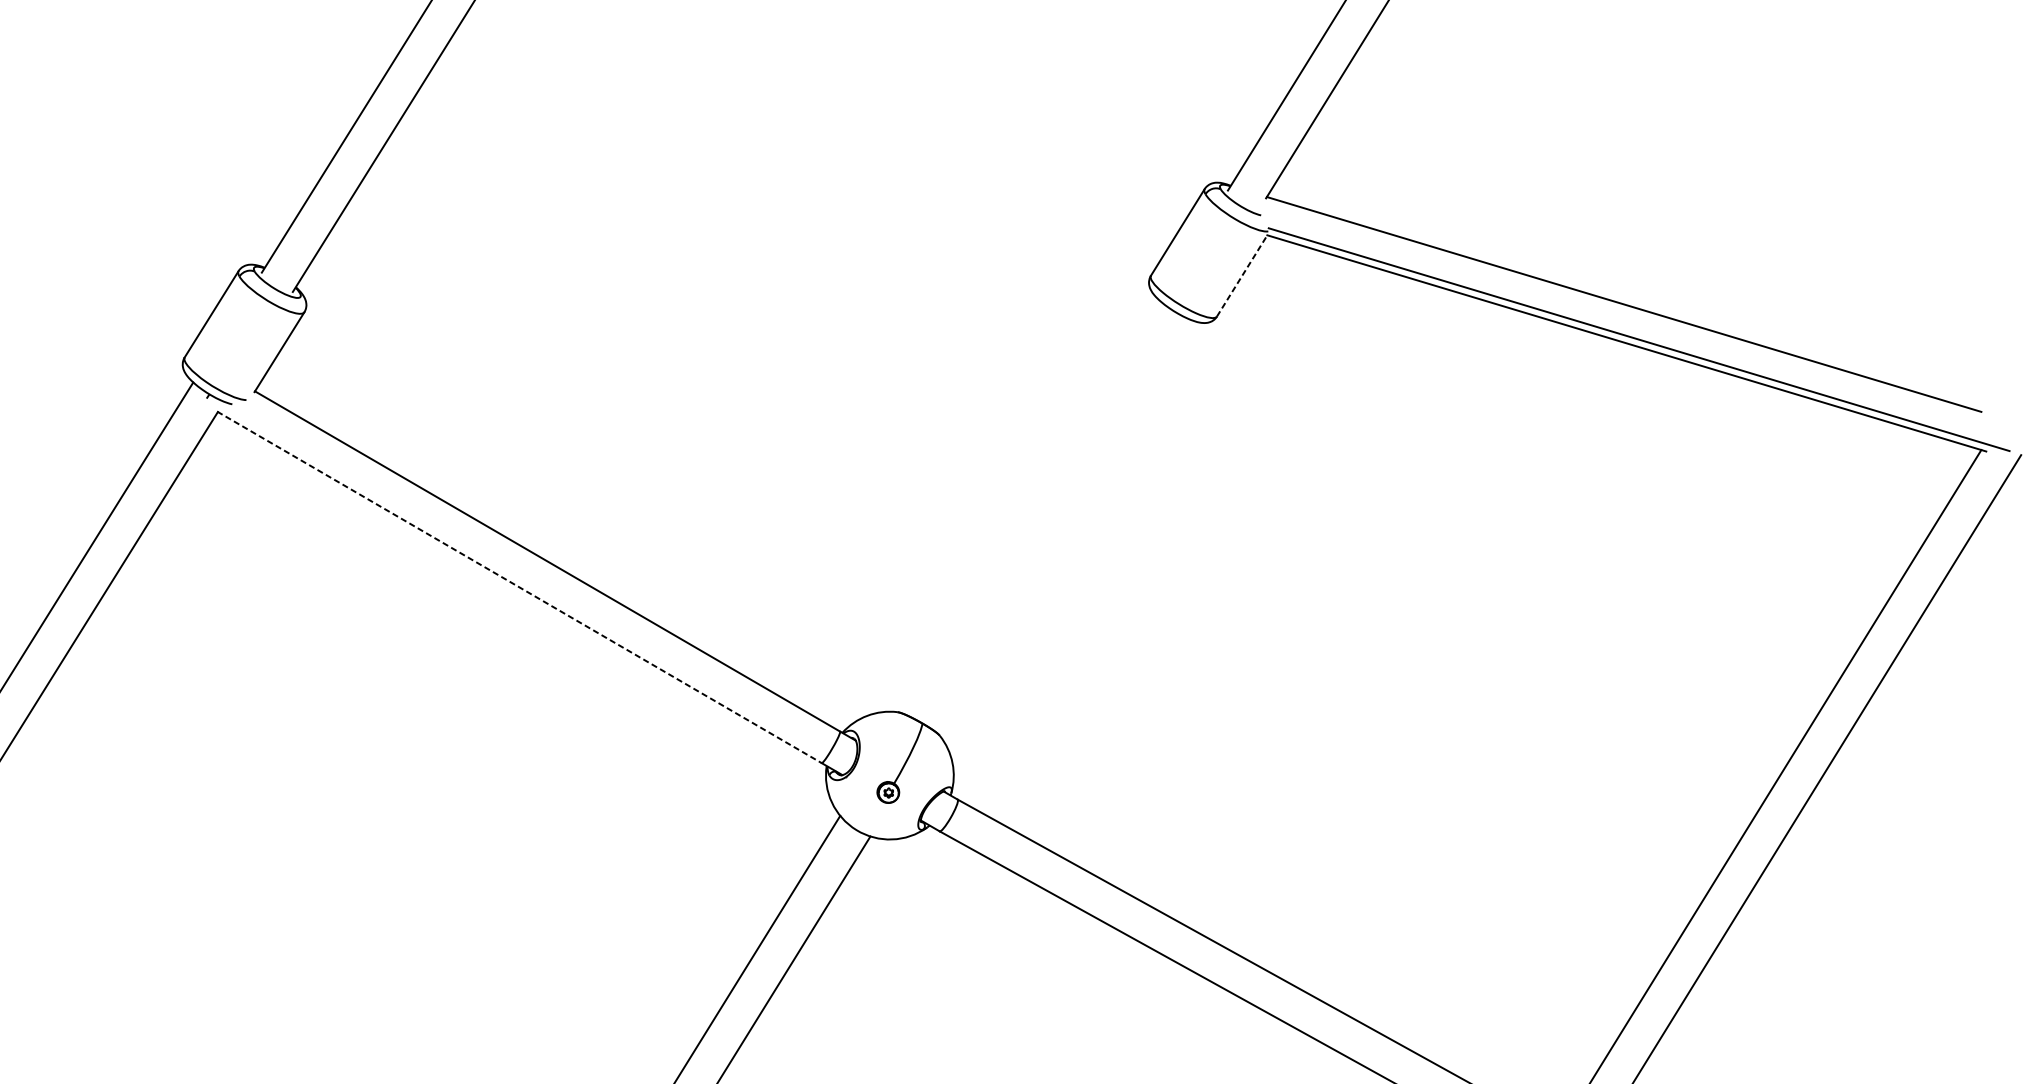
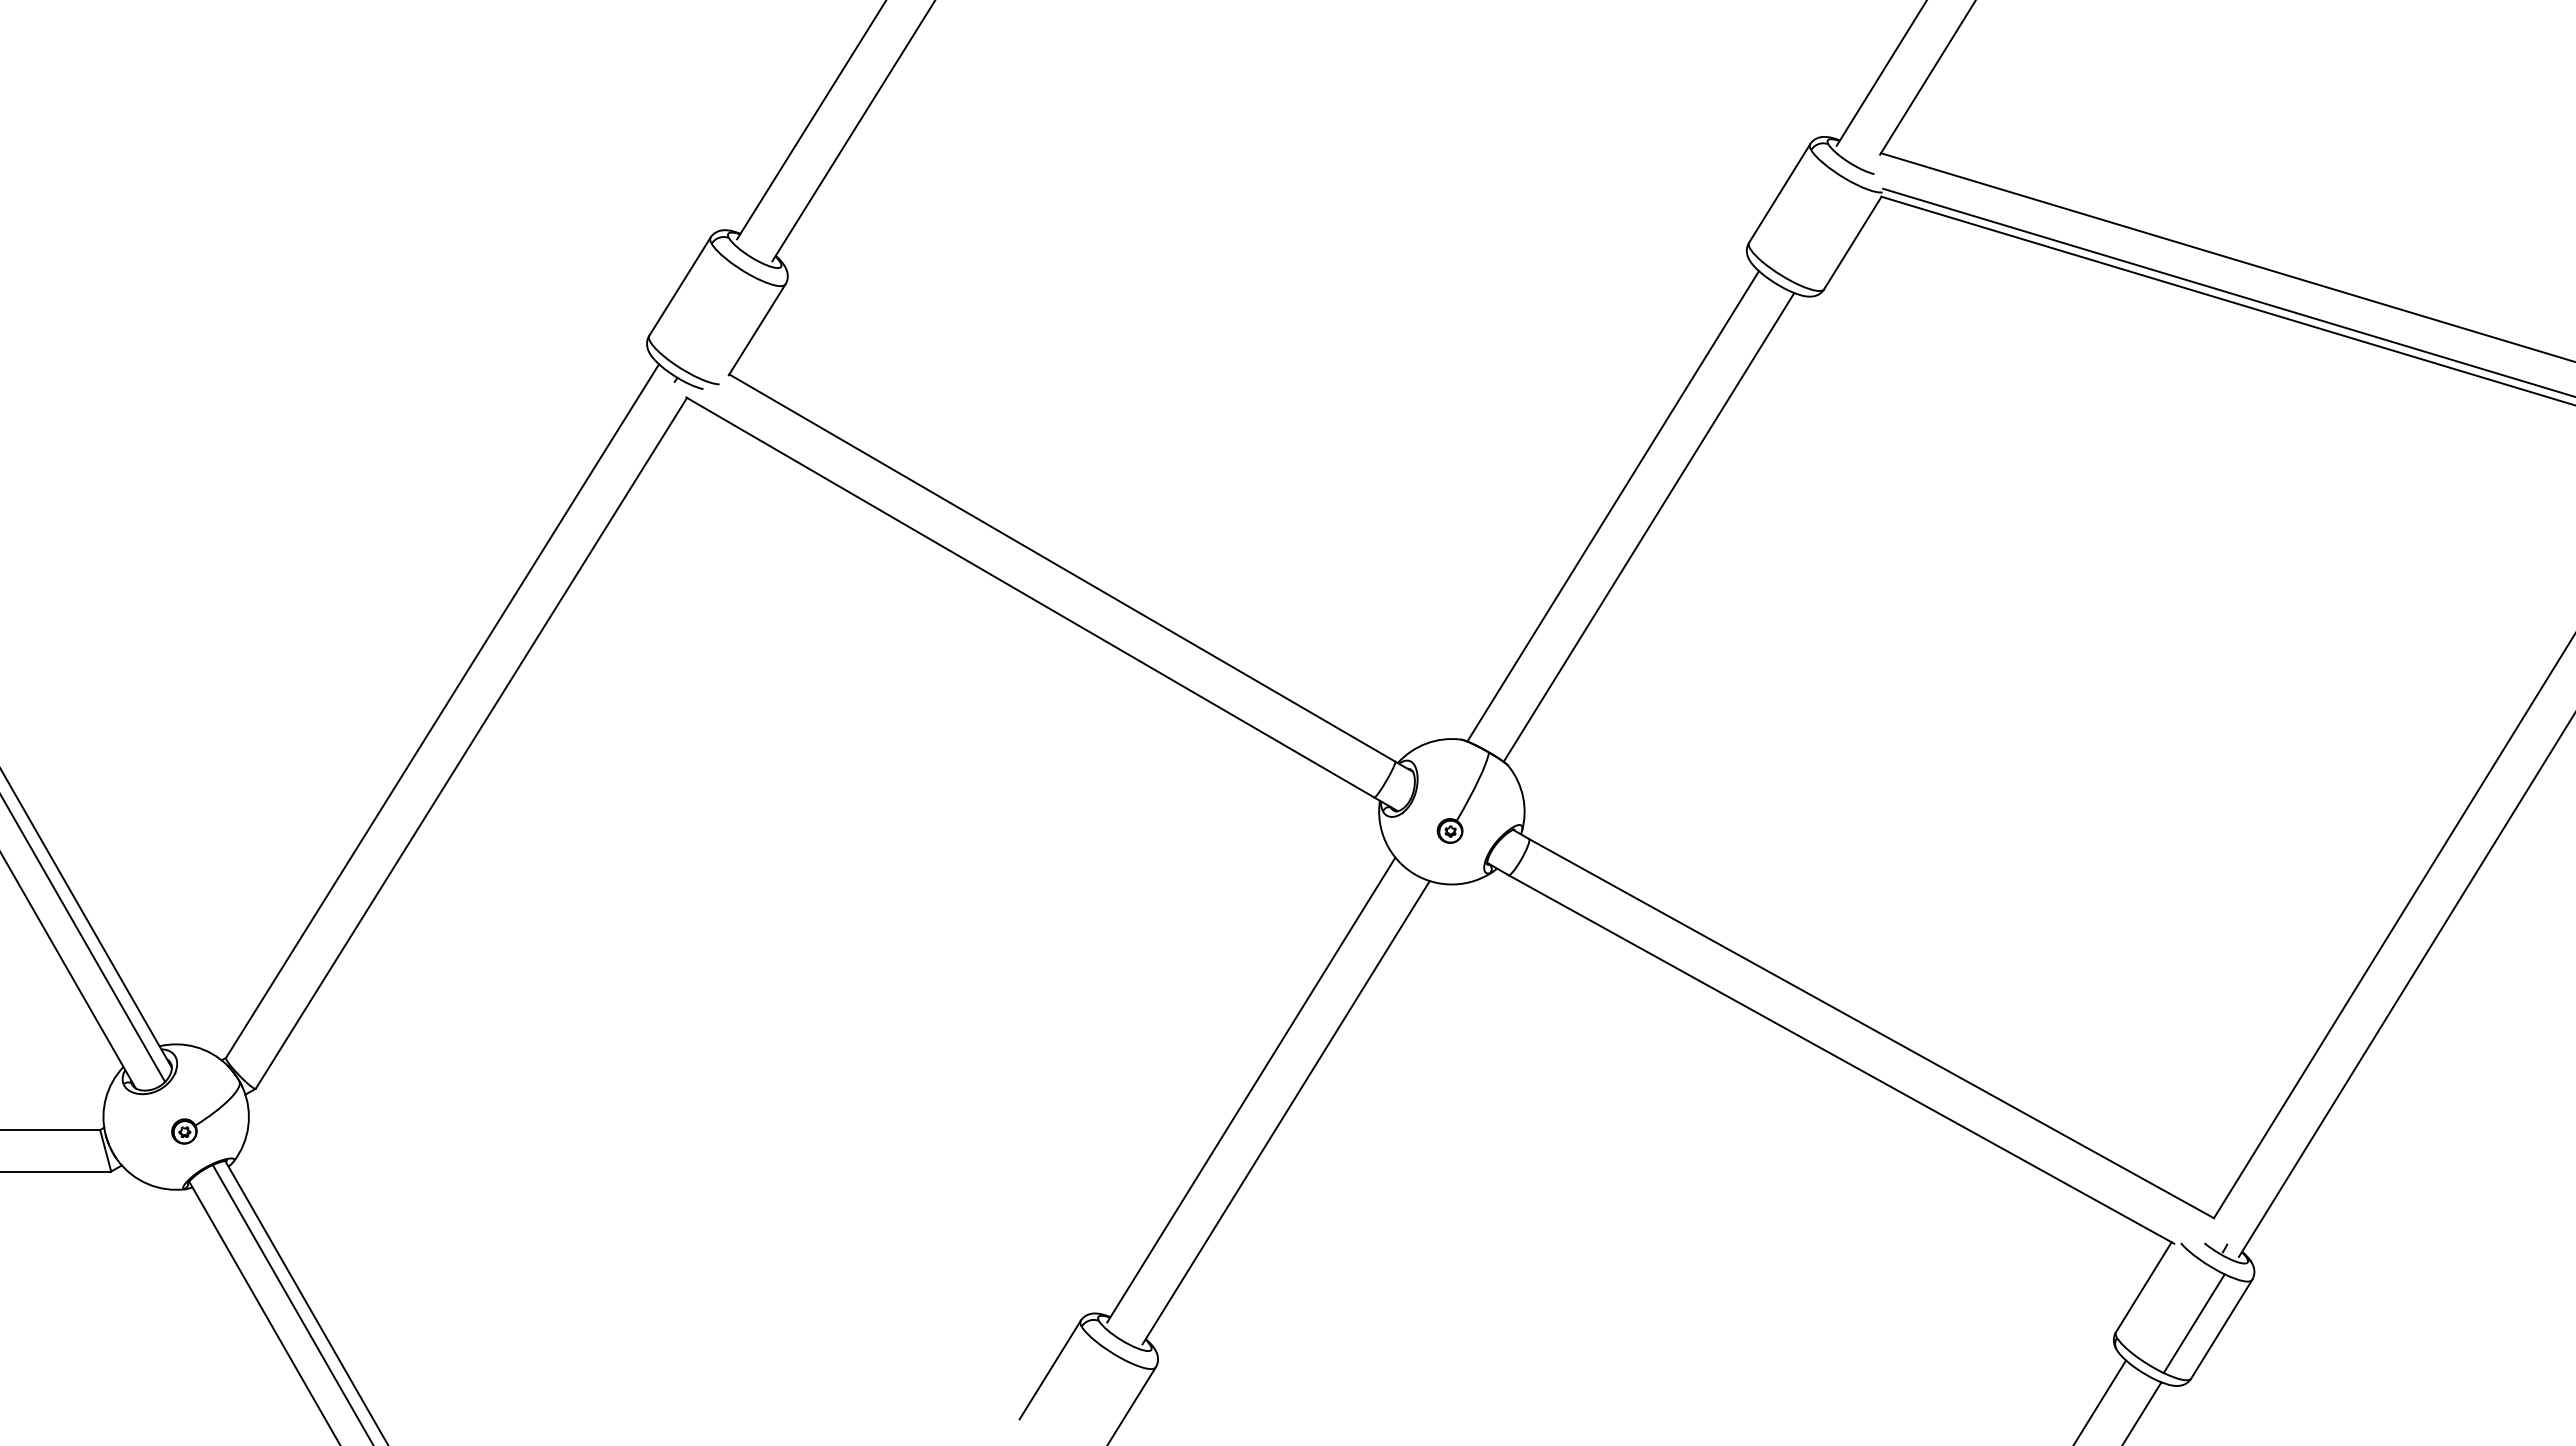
line: (1242, 275) -> (1853, 242), dashed -> solid
line: (1031, 507) -> (1613, 506), added
line: (1062, 525) -> (1648, 527), added
line: (519, 587) -> (1030, 597), dashed -> solid

